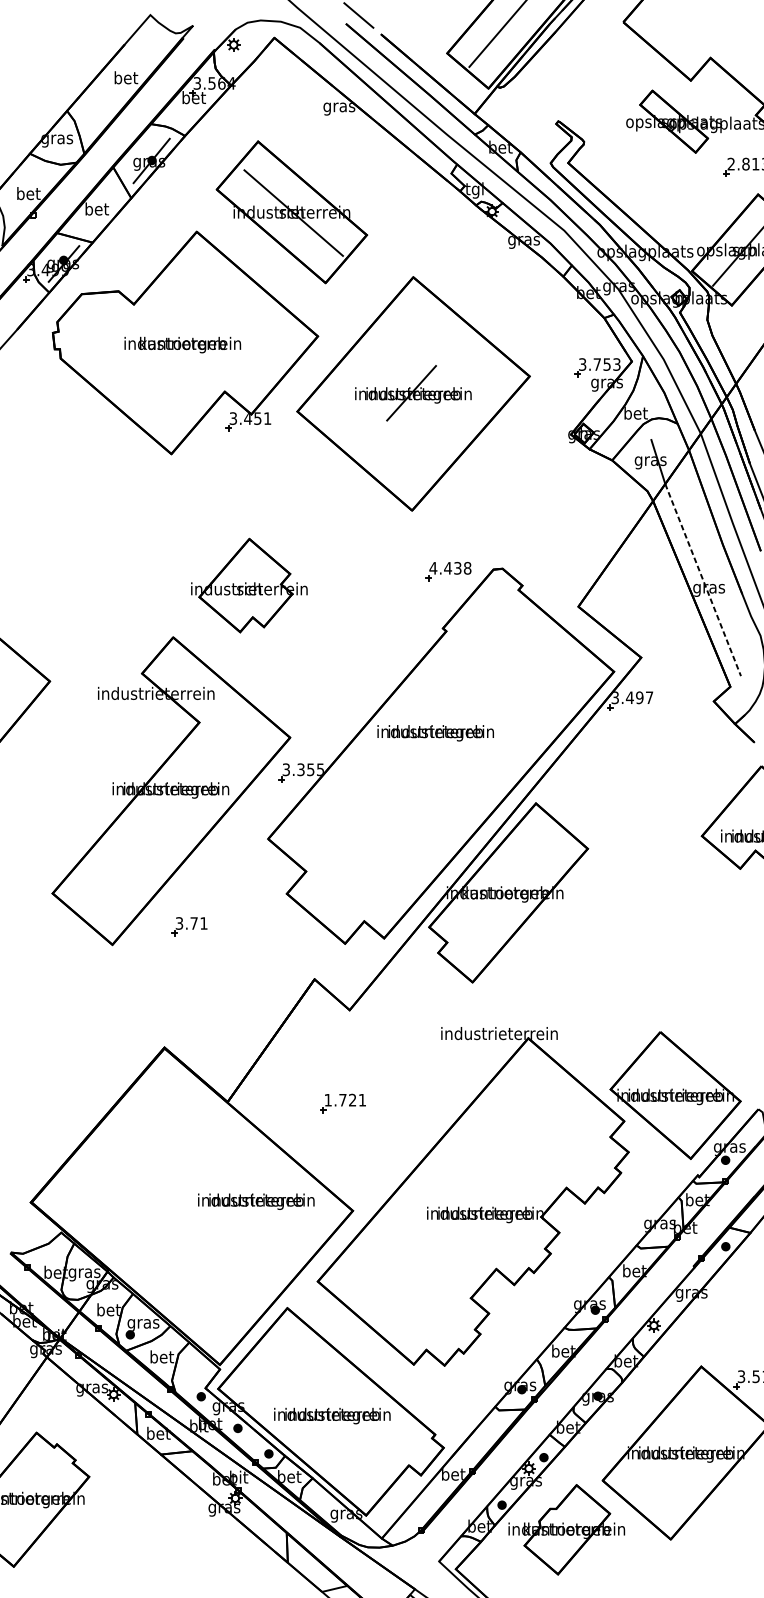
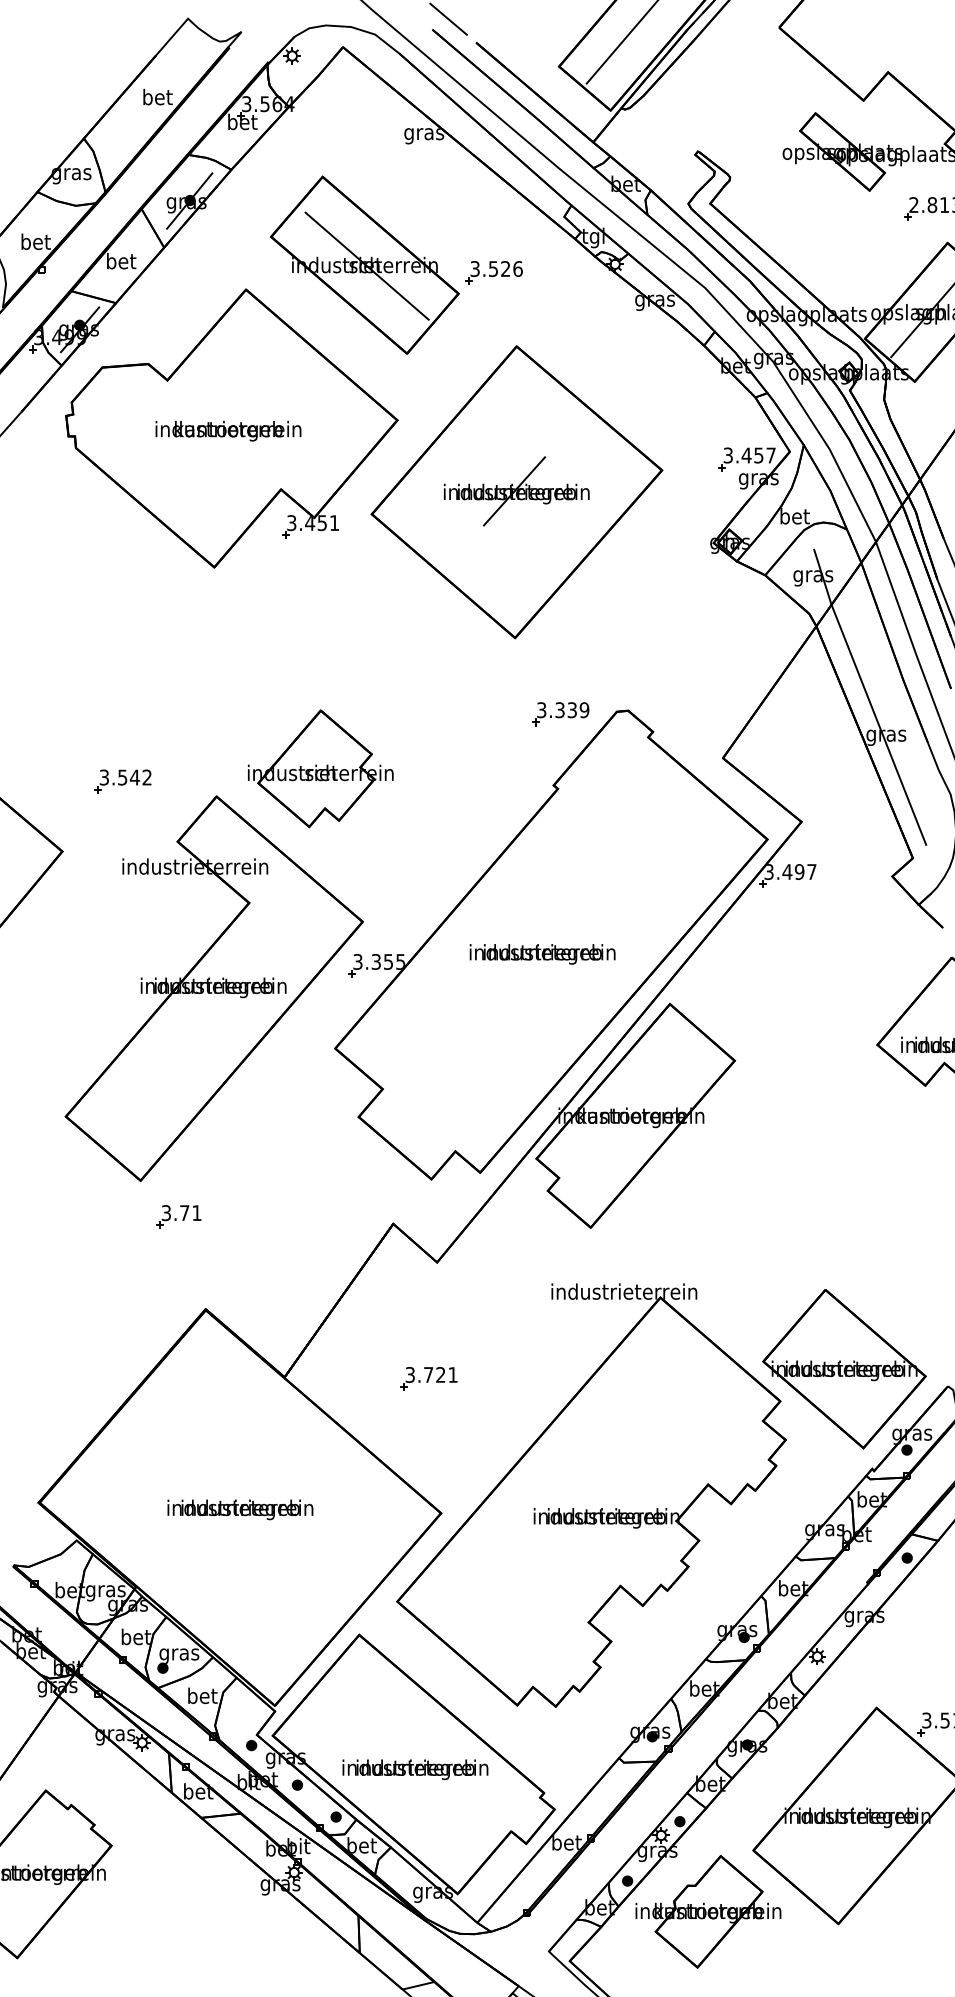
part: (394, 218) -> (493, 272), added
text: (606, 364) -> (758, 455), 3.753 -> 3.457
text: (450, 568) -> (562, 710), 4.438 -> 3.339
line: (703, 580) -> (879, 725), dashed -> solid
part: (249, 585) -> (320, 768), moved
part: (97, 625) -> (122, 781), added
text: (435, 733) -> (542, 954), moved
part: (189, 926) -> (178, 1216), moved
text: (327, 1099) -> (409, 1374), 1.721 -> 3.721
text: (256, 1201) -> (240, 1509), moved

